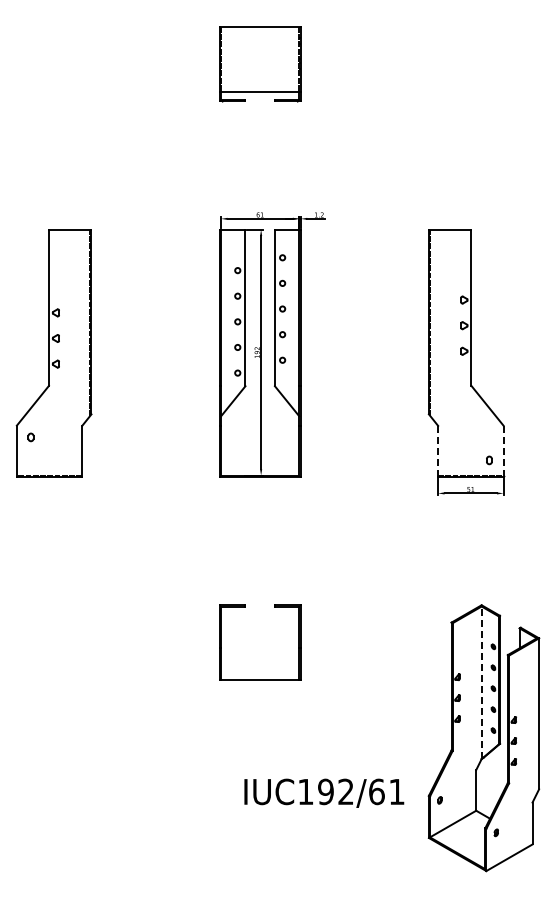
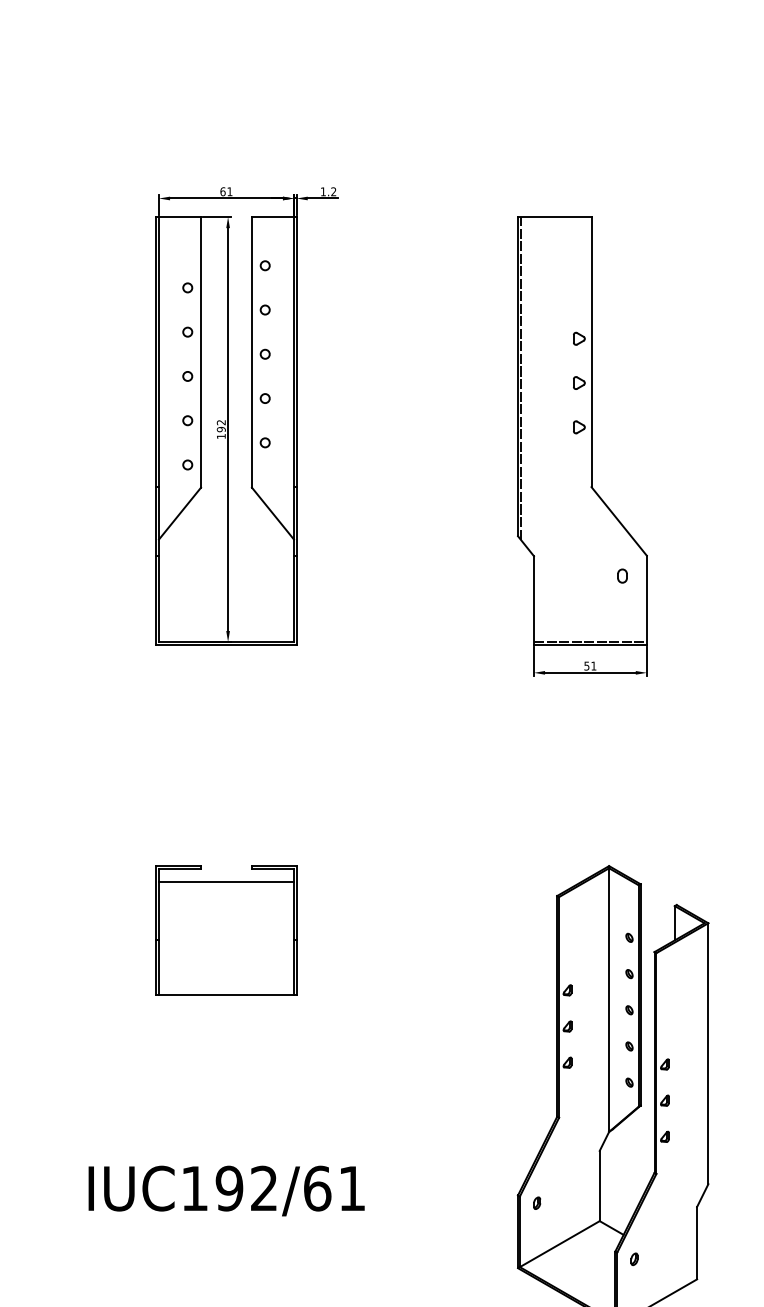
line: (438, 451) -> (534, 600), dashed -> solid
line: (503, 451) -> (646, 600), dashed -> solid
part: (489, 460) -> (622, 576), moved
line: (260, 614) -> (227, 882), added
line: (481, 682) -> (608, 999), dashed -> solid
text: (324, 792) -> (227, 1189), moved

